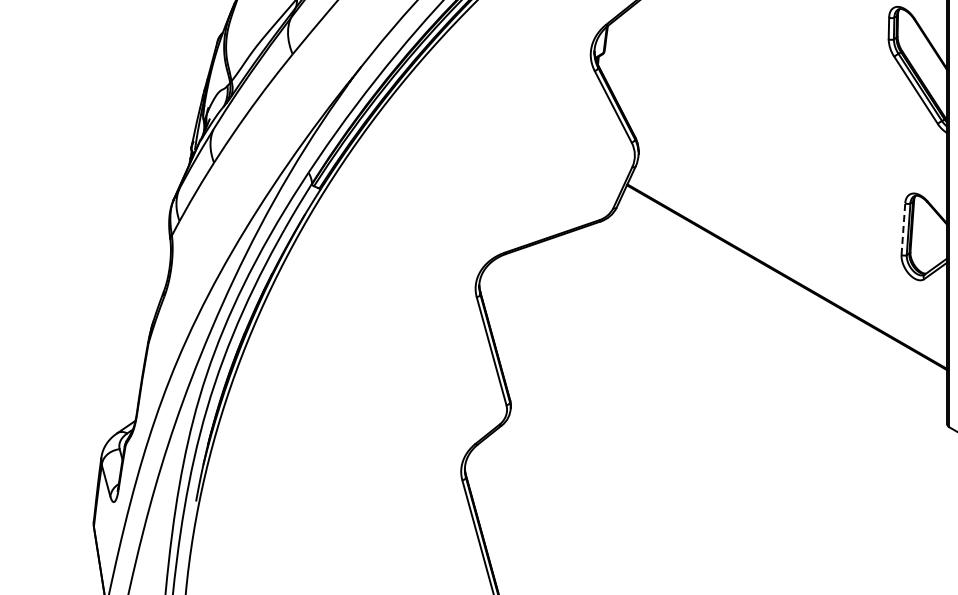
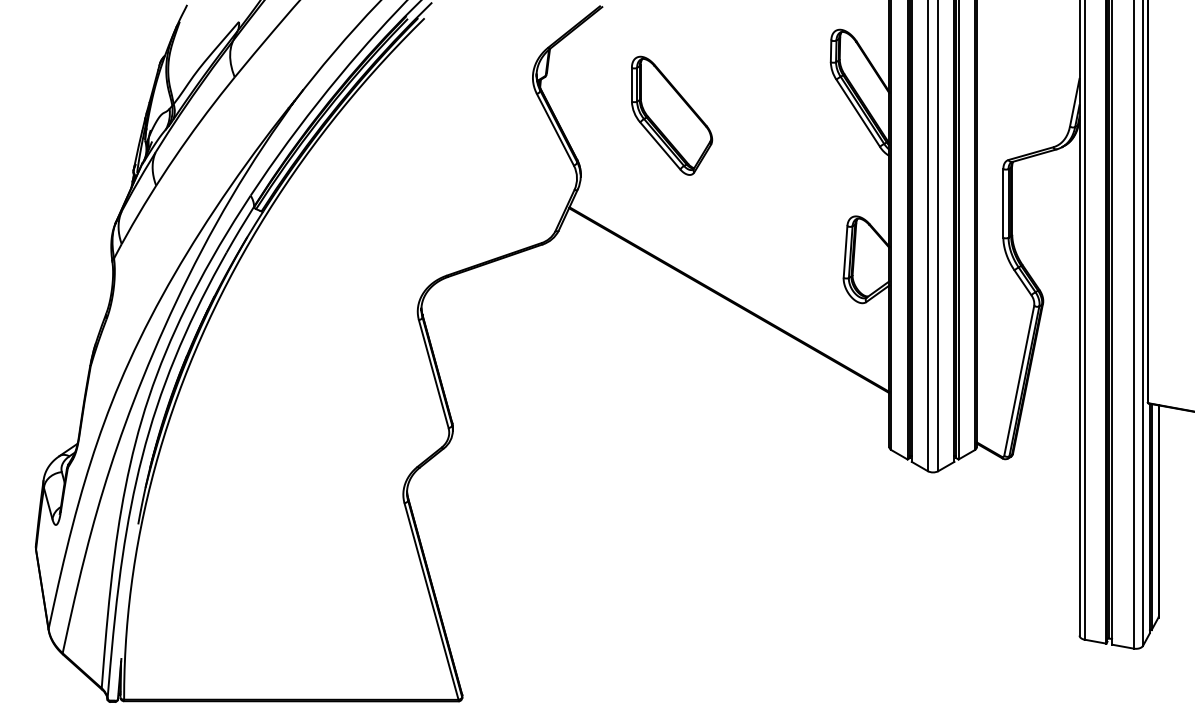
part: (730, 92) -> (672, 115), added
line: (903, 228) -> (845, 251), dashed -> solid

